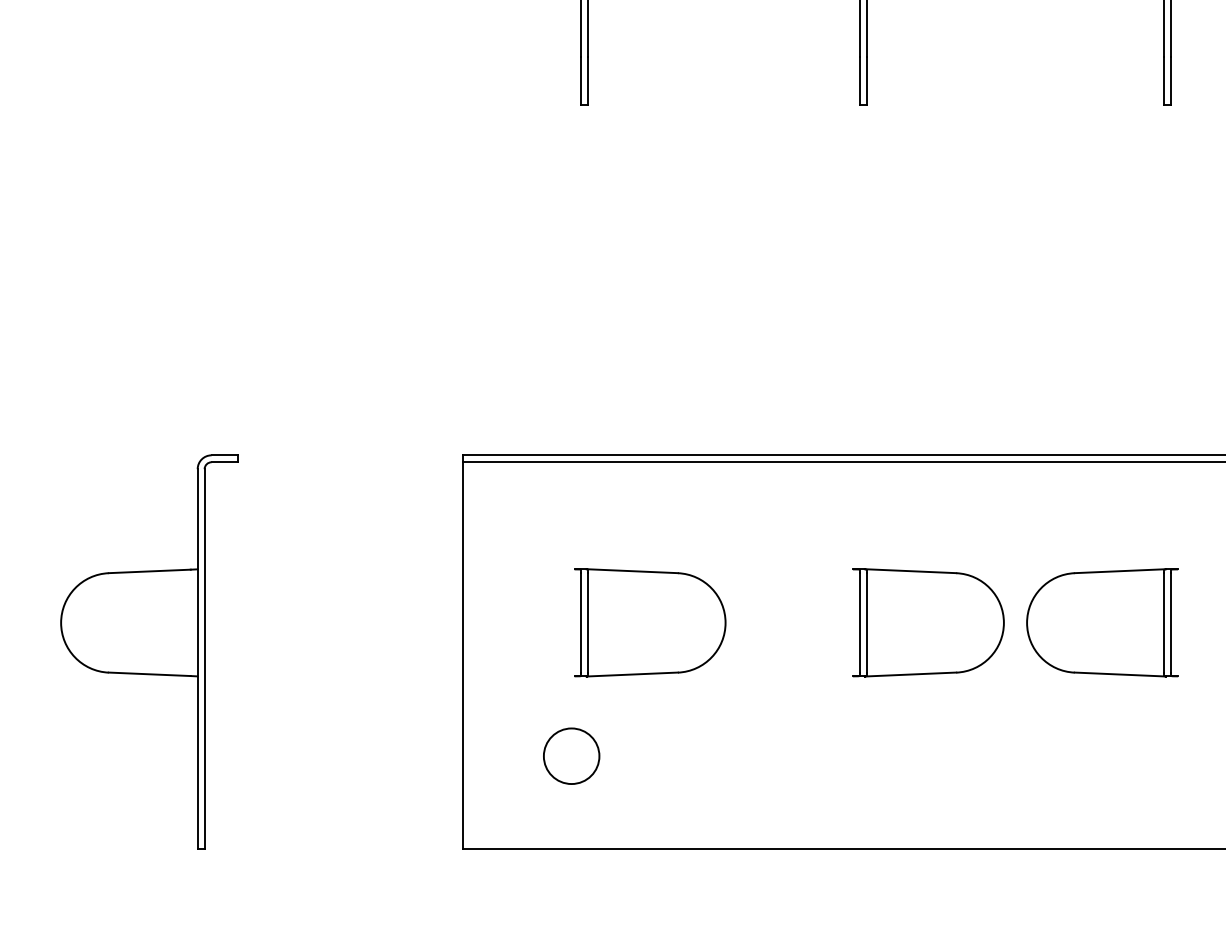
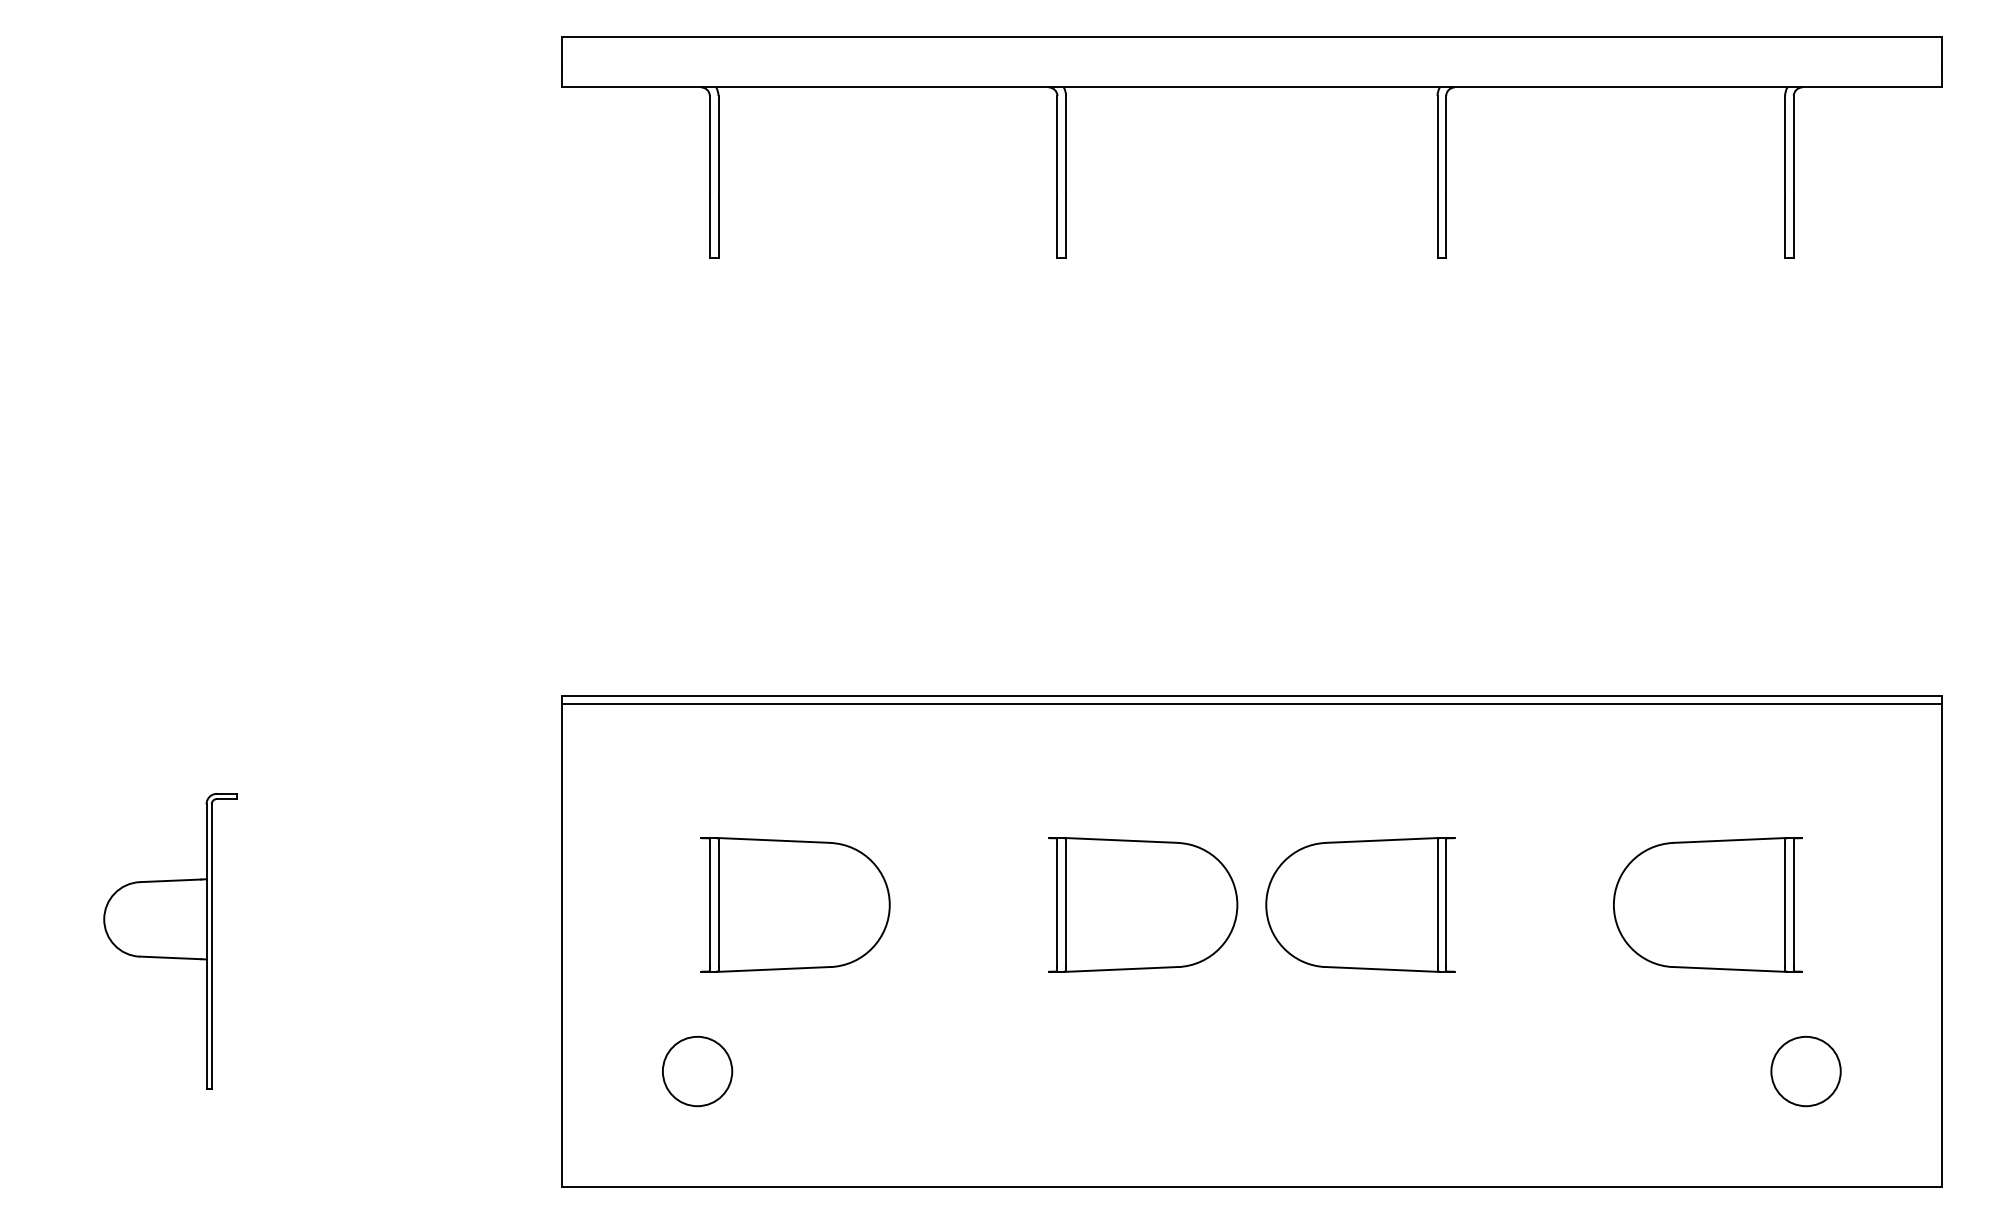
part: (149, 651) -> (170, 940), size x0.6

